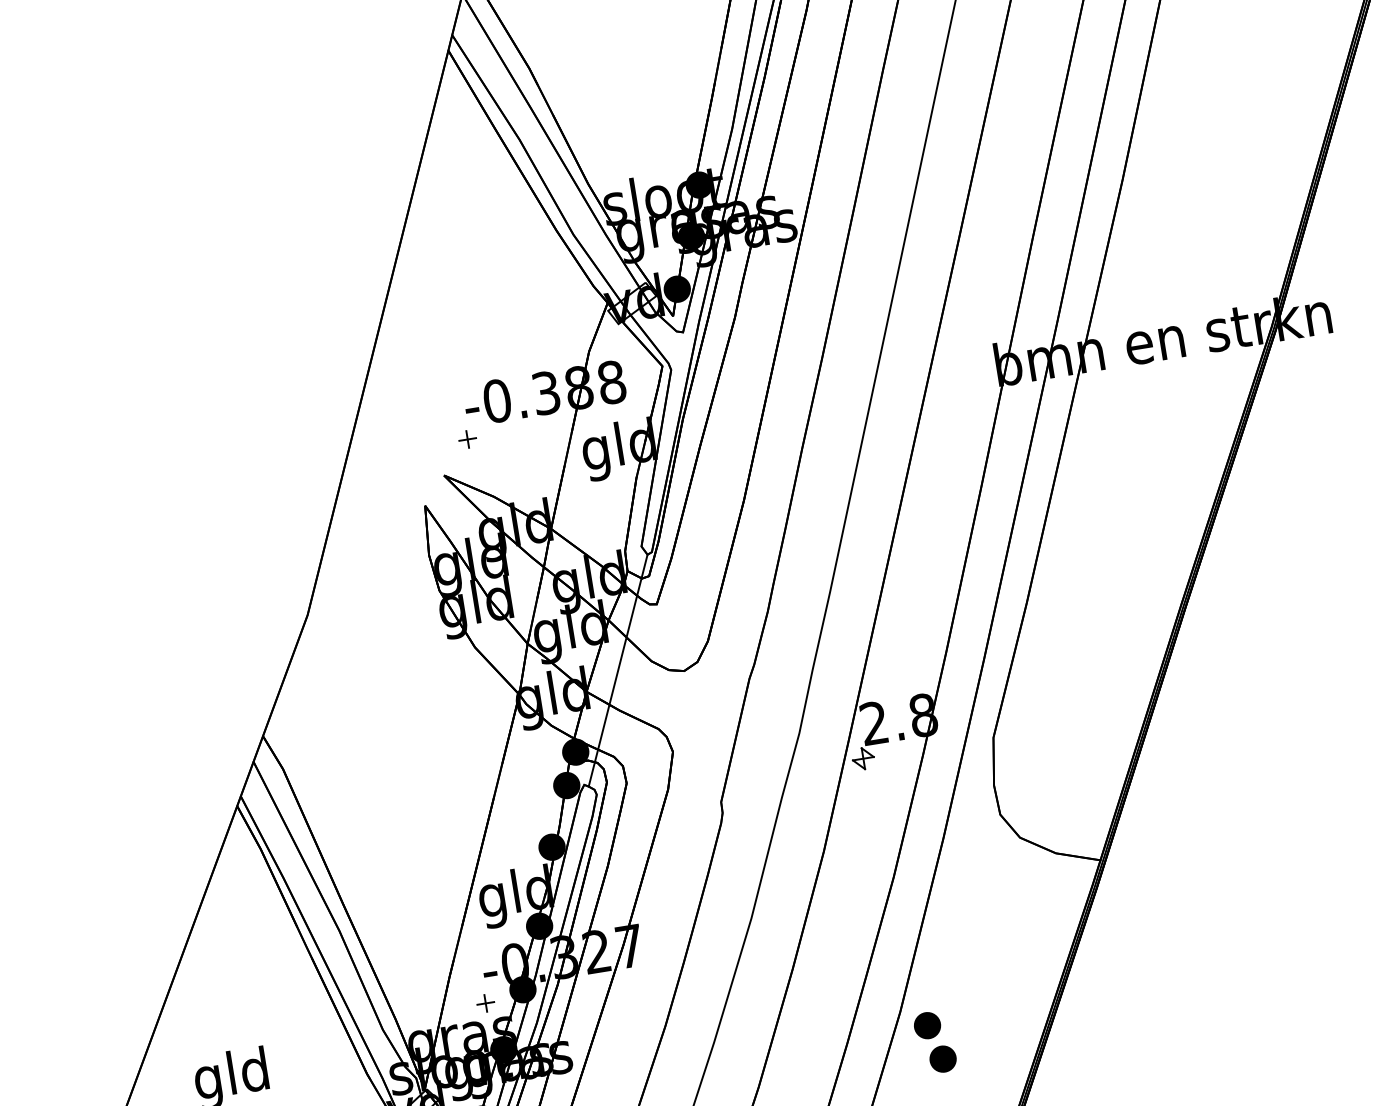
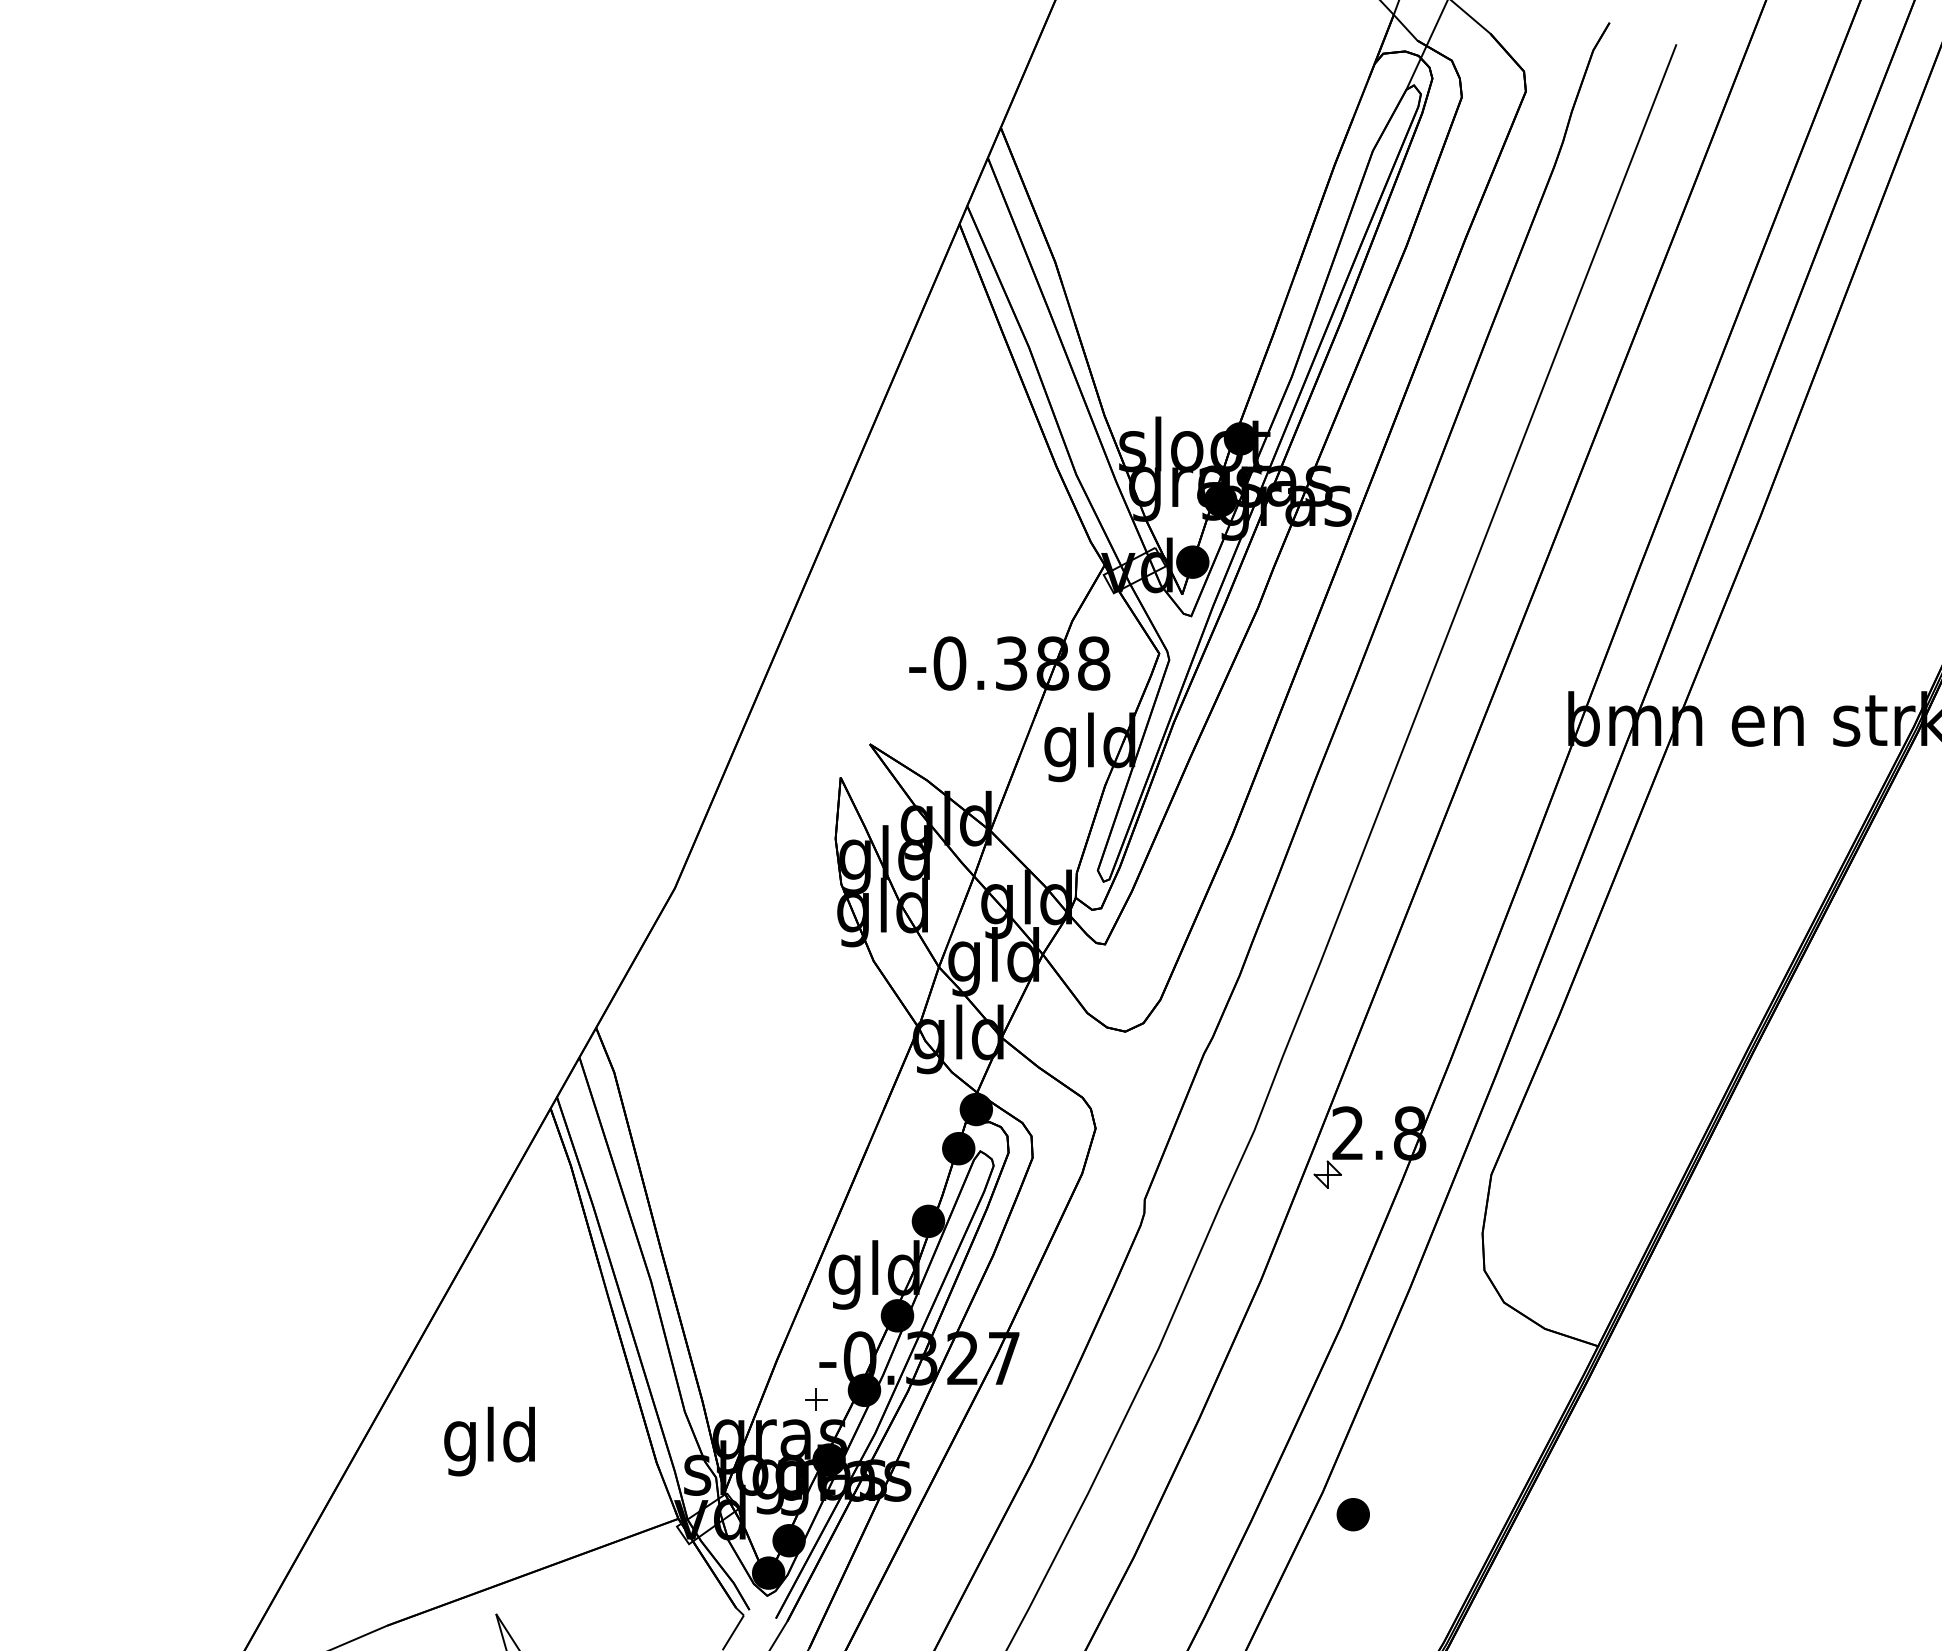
part: (468, 439) -> (906, 704), removed
line: (618, 670) -> (1044, 1017), removed
part: (942, 1058) -> (1365, 1558), removed

